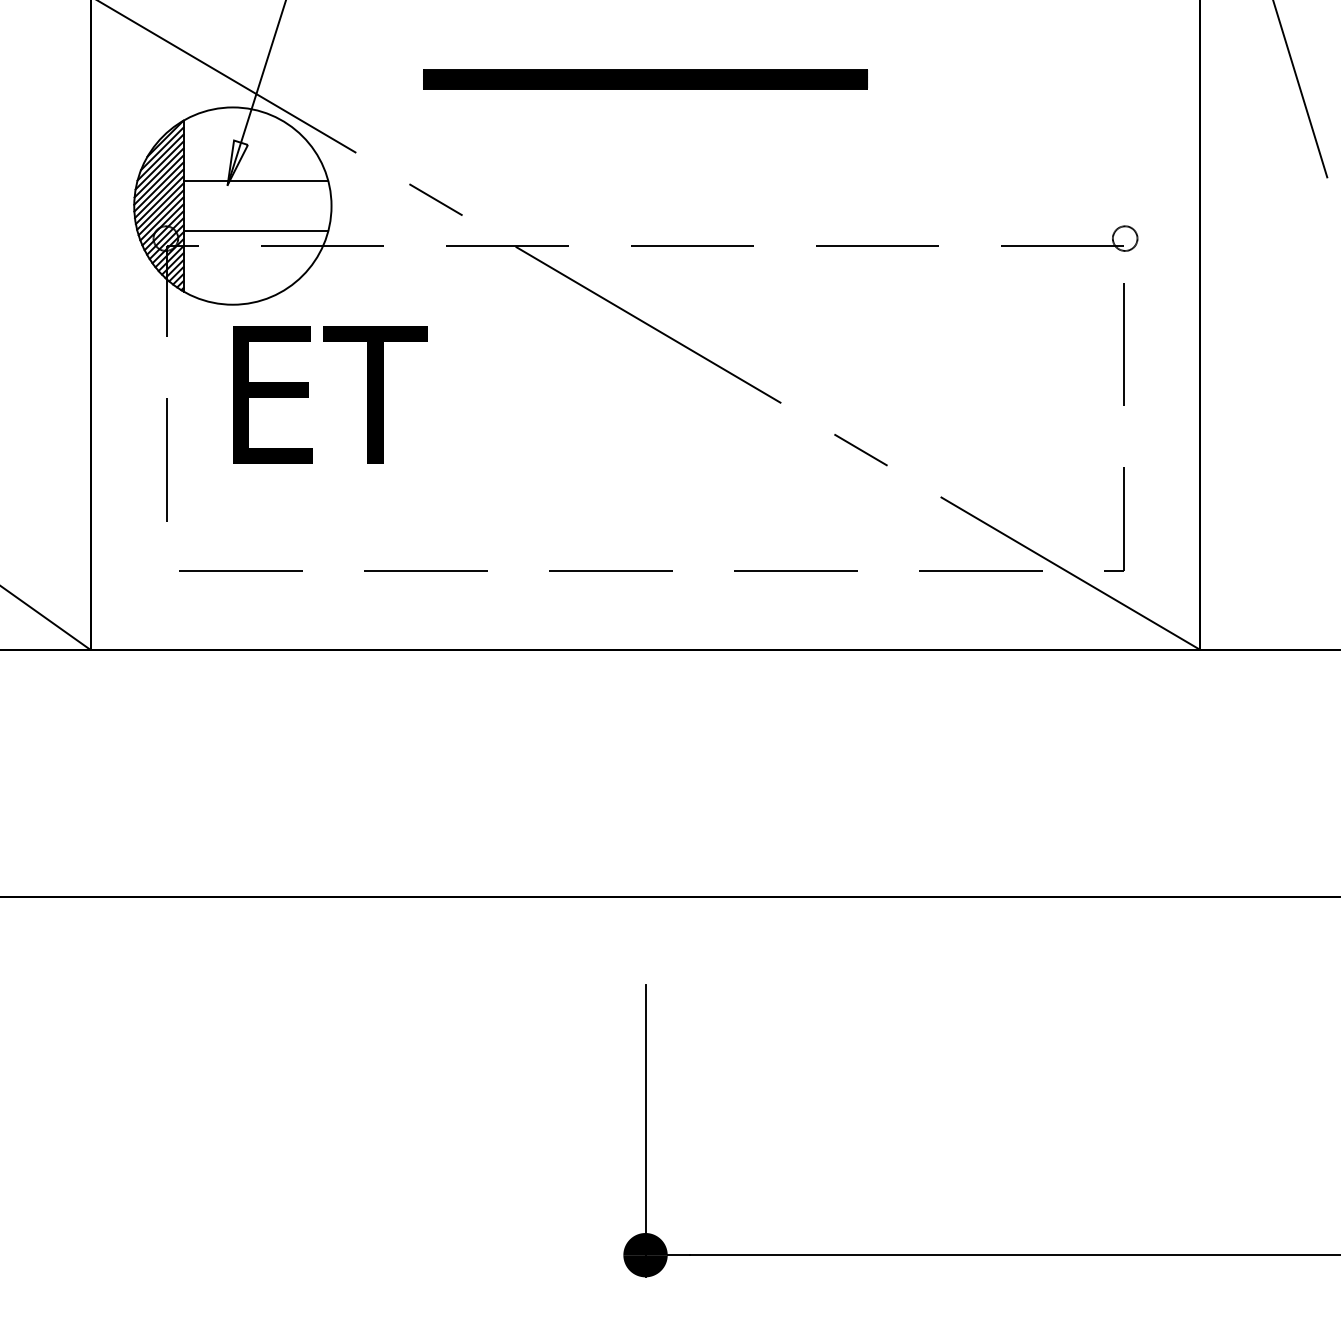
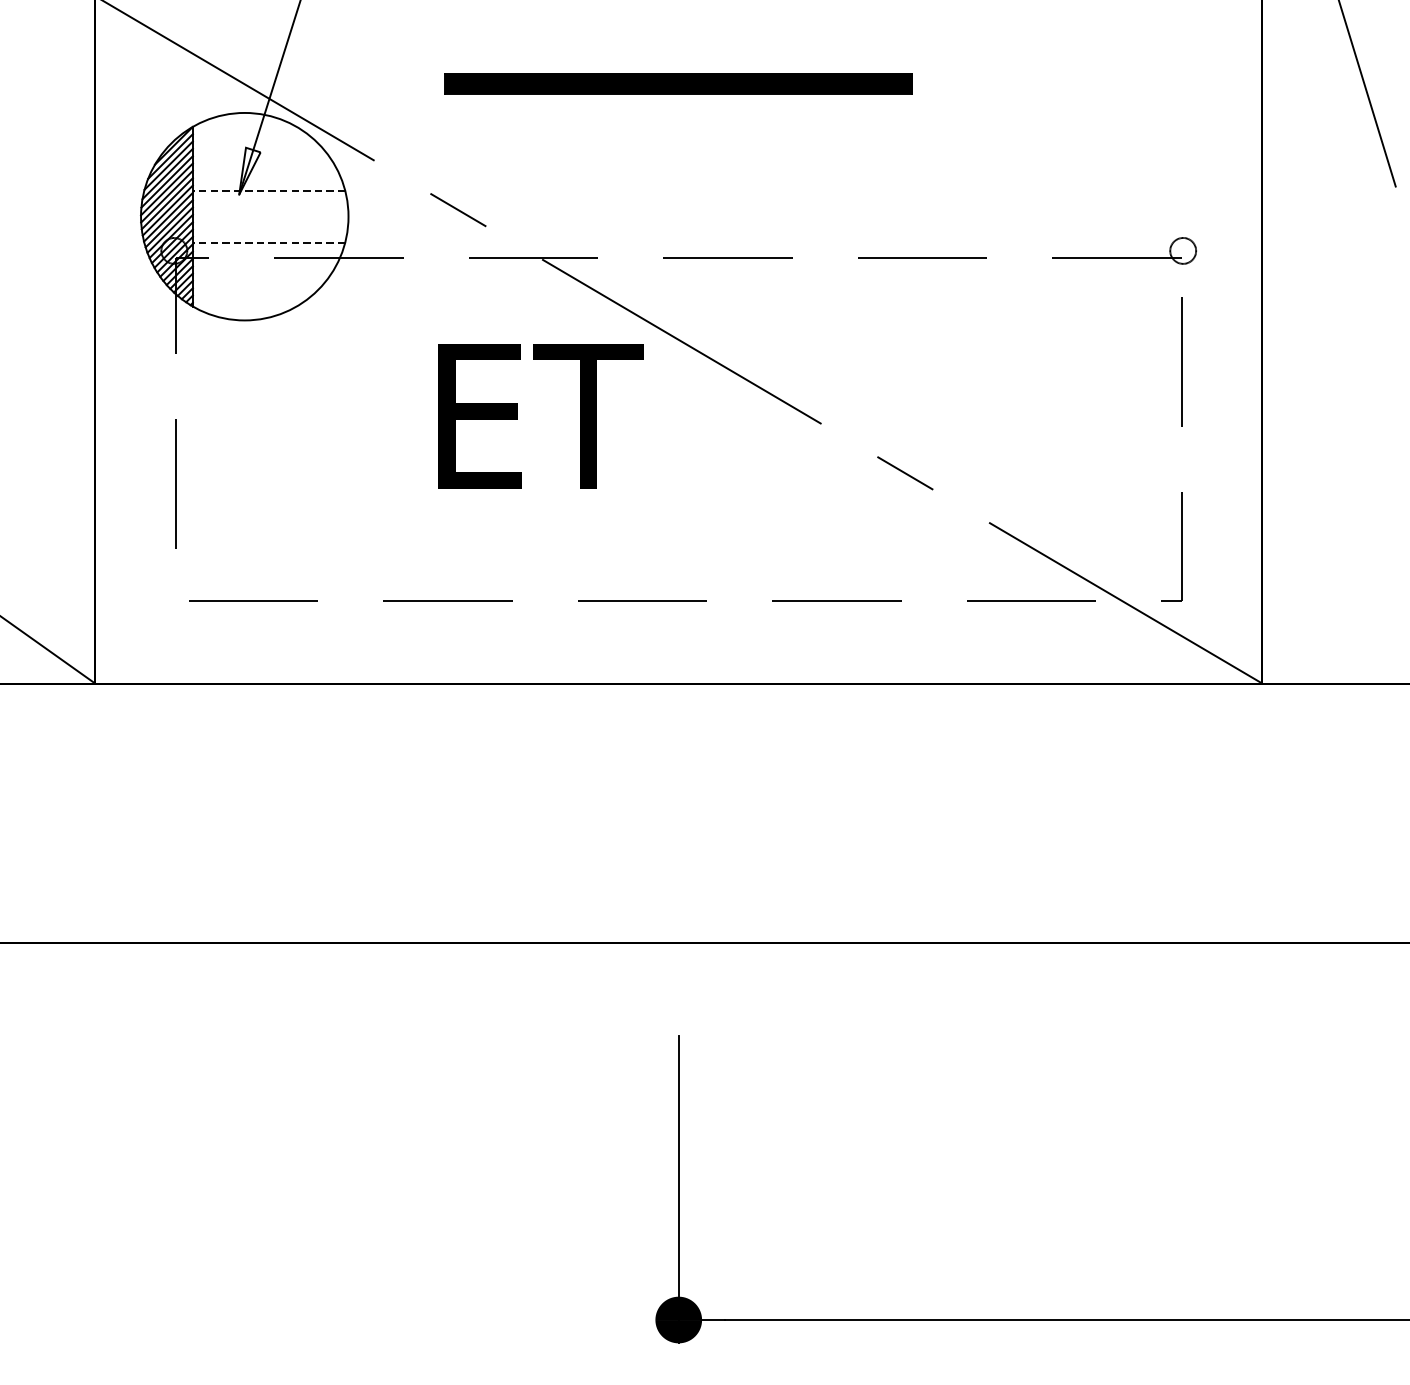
line: (255, 181) -> (268, 190), solid -> dashed
line: (255, 230) -> (268, 242), solid -> dashed
text: (330, 394) -> (540, 415), moved

